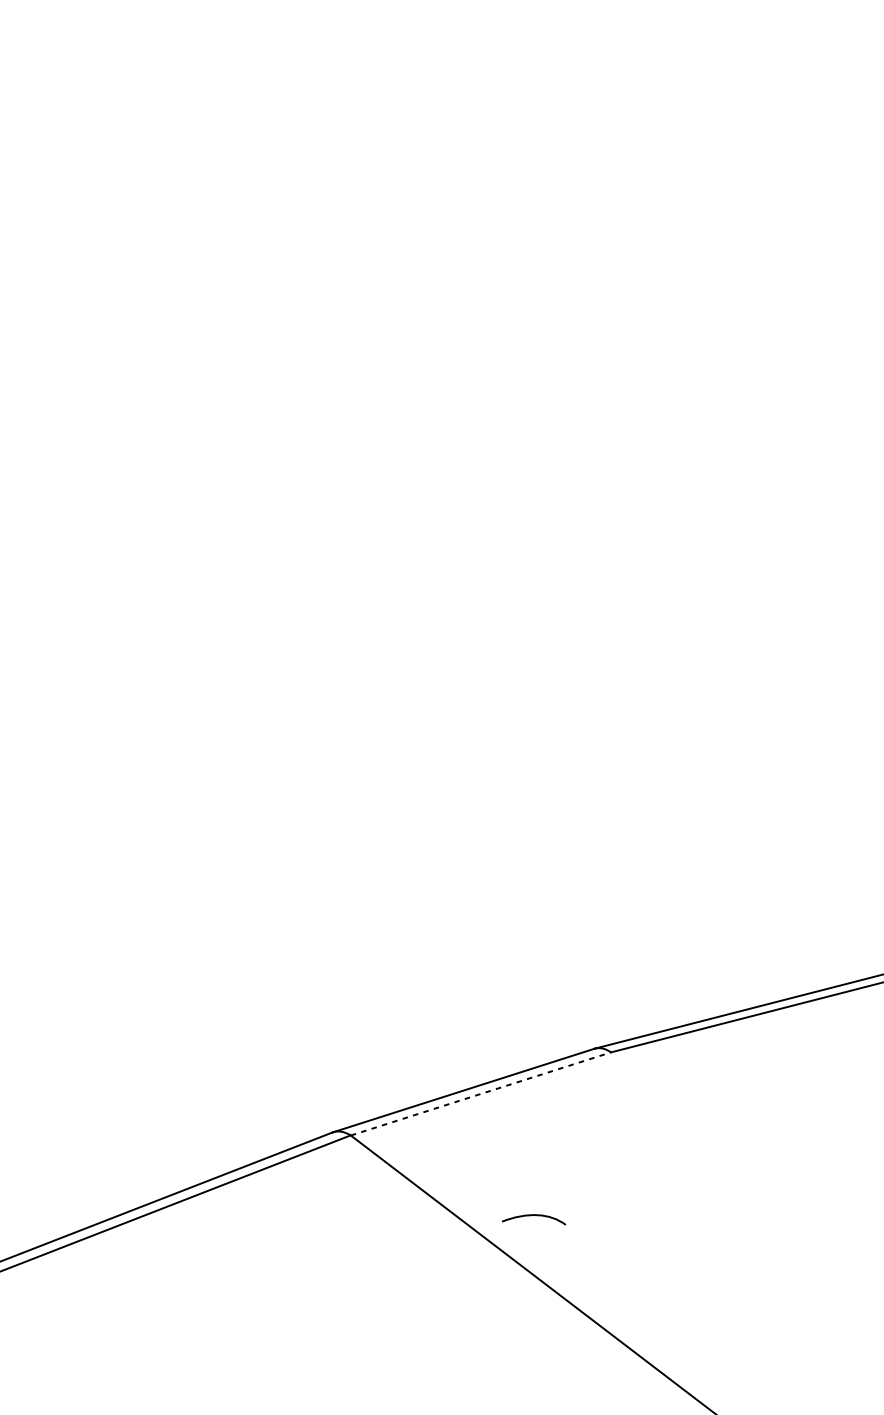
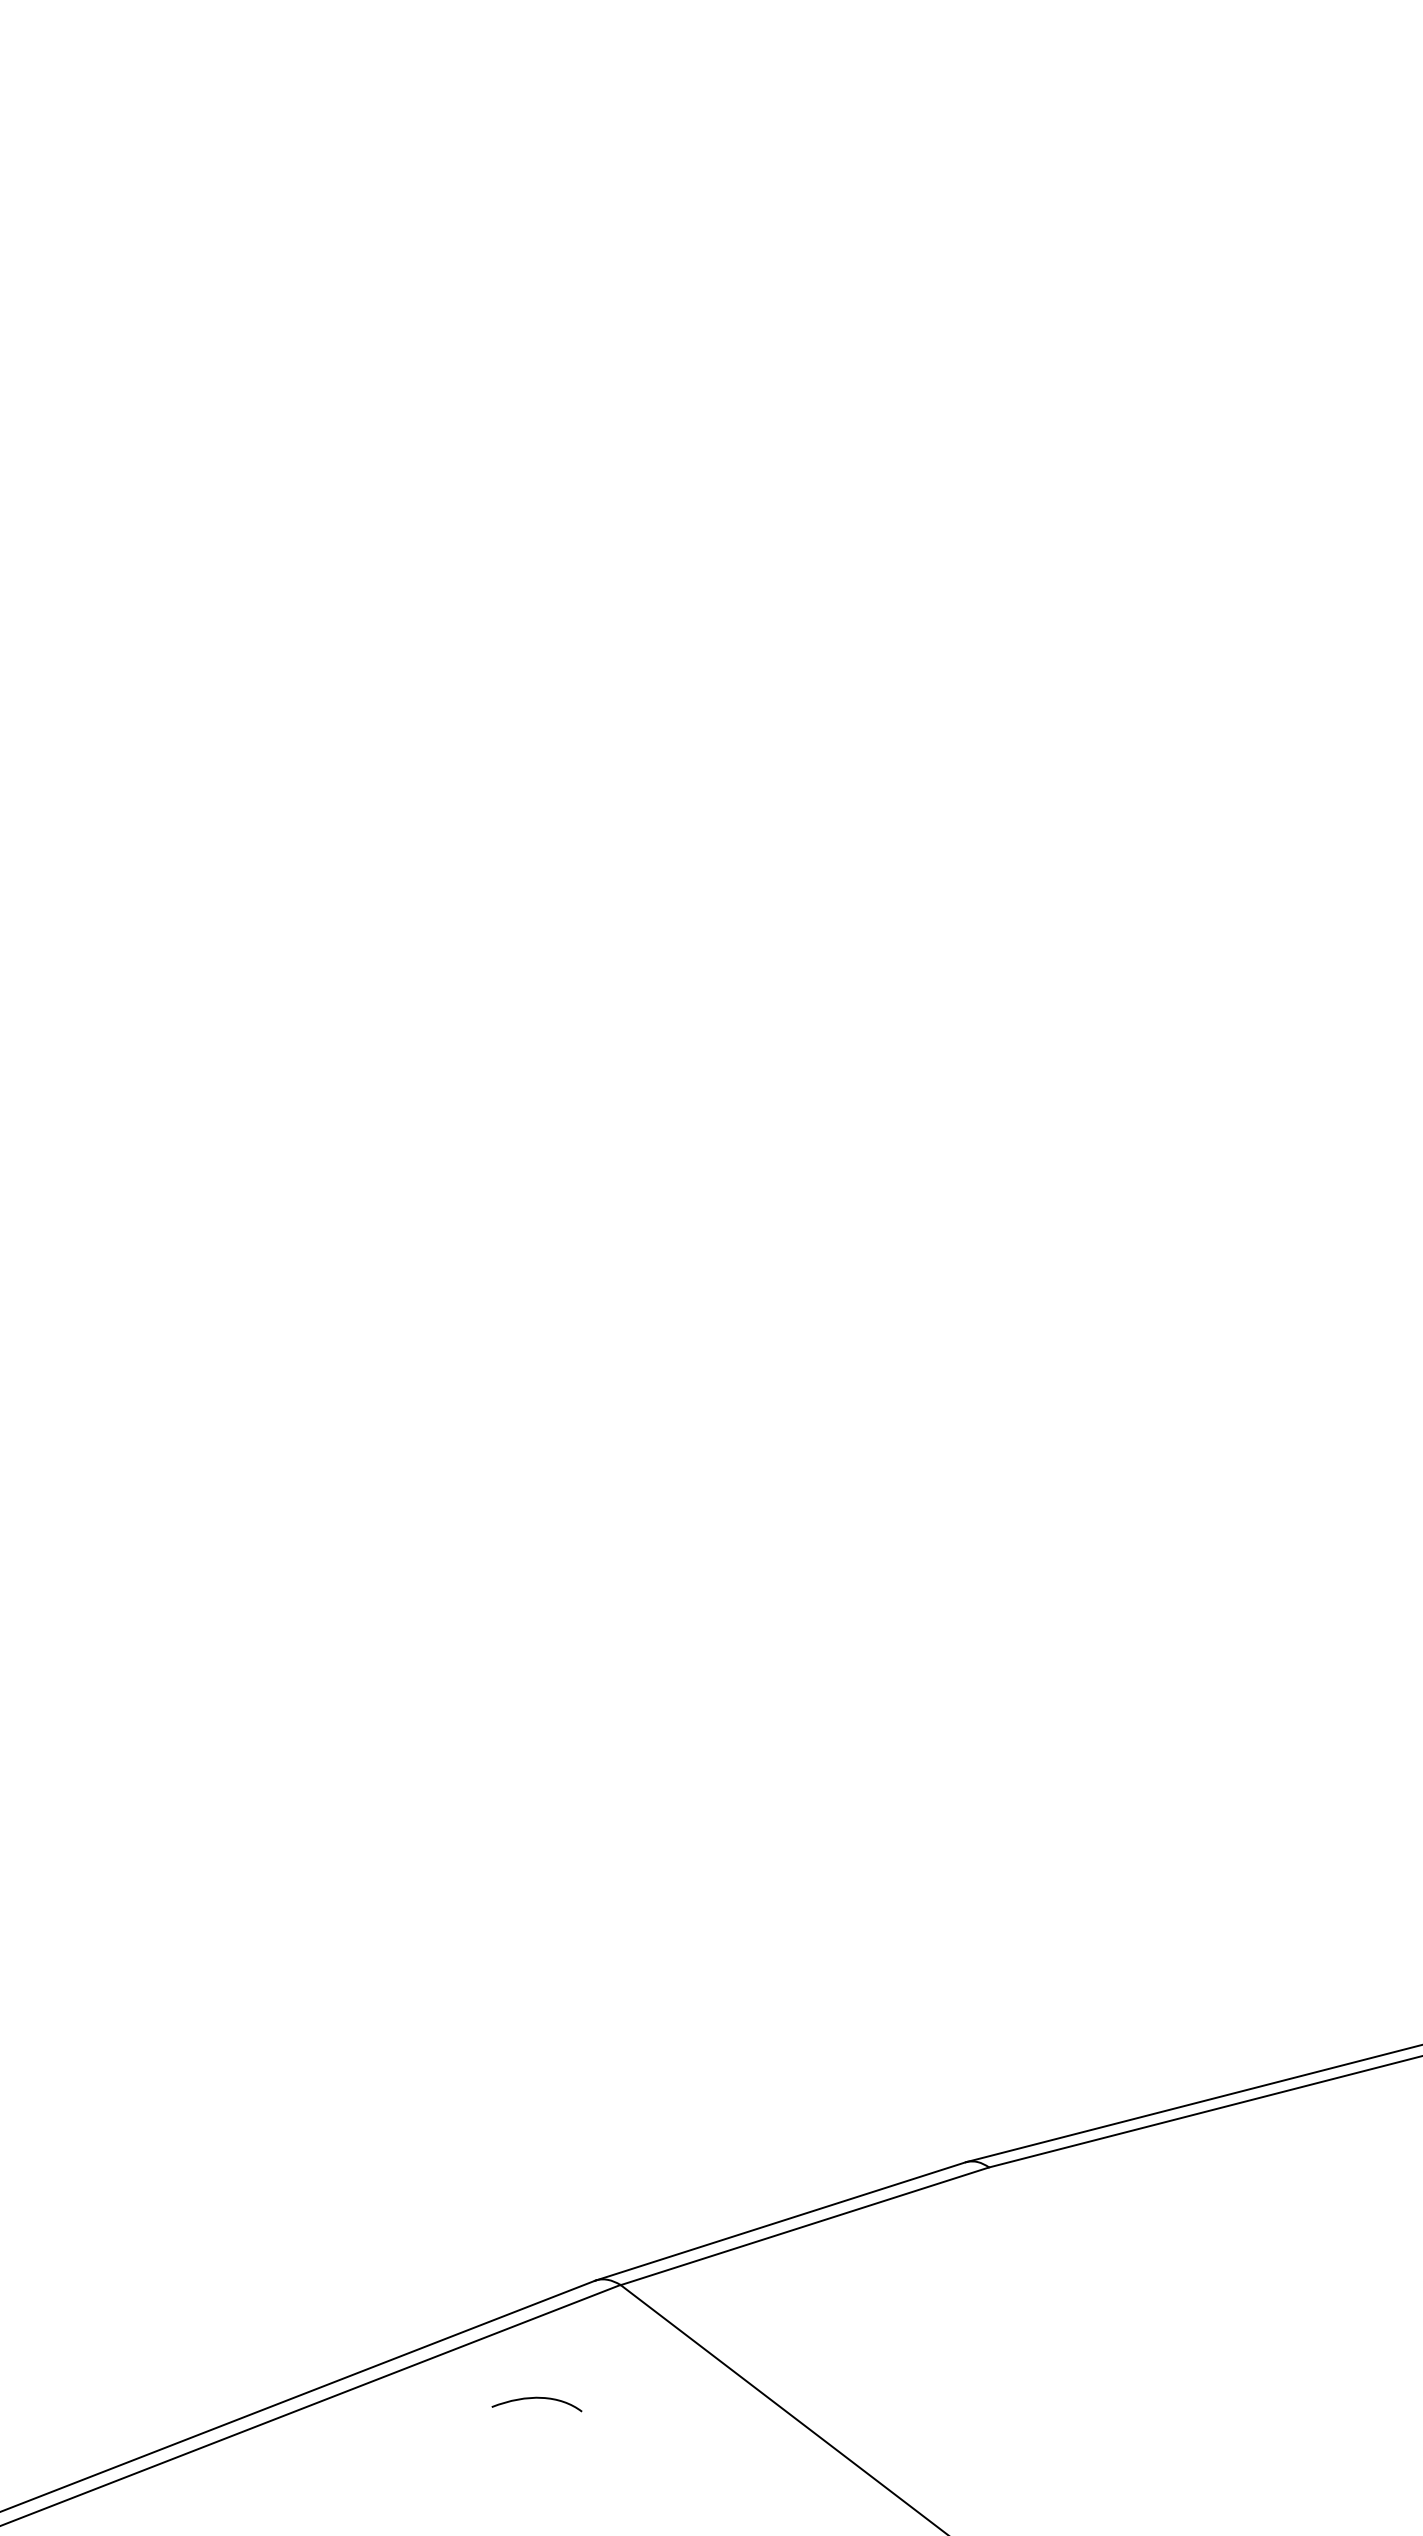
line: (481, 1094) -> (805, 2226), dashed -> solid
curve: (533, 1215) -> (536, 2398), moved

